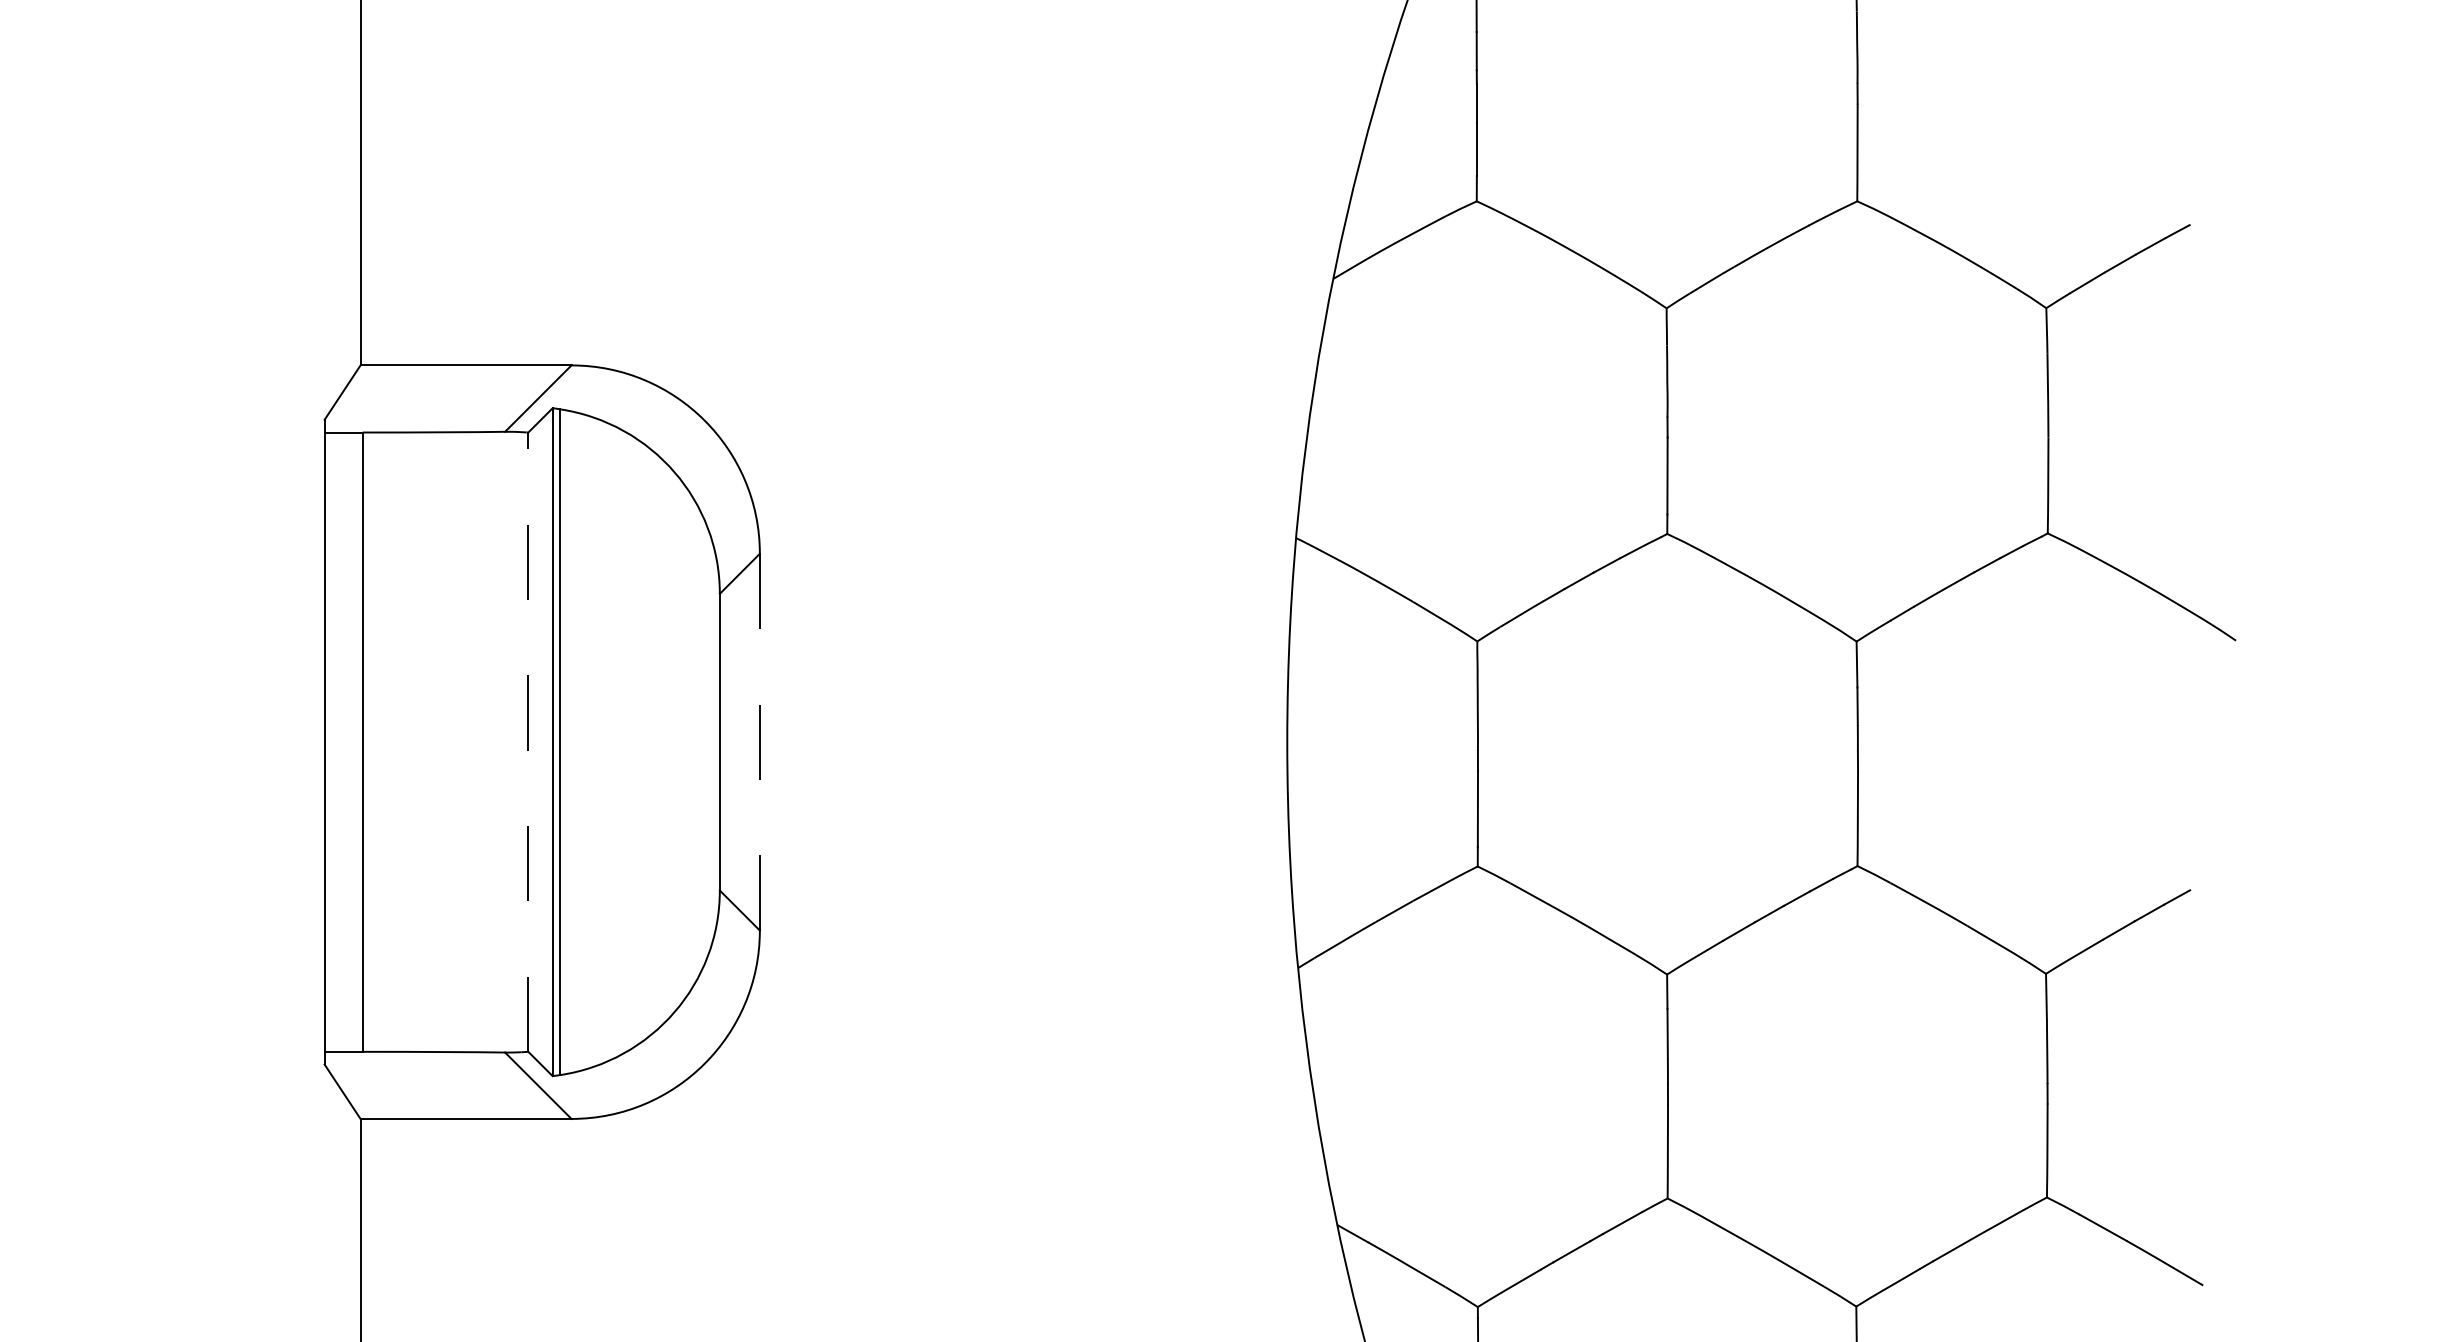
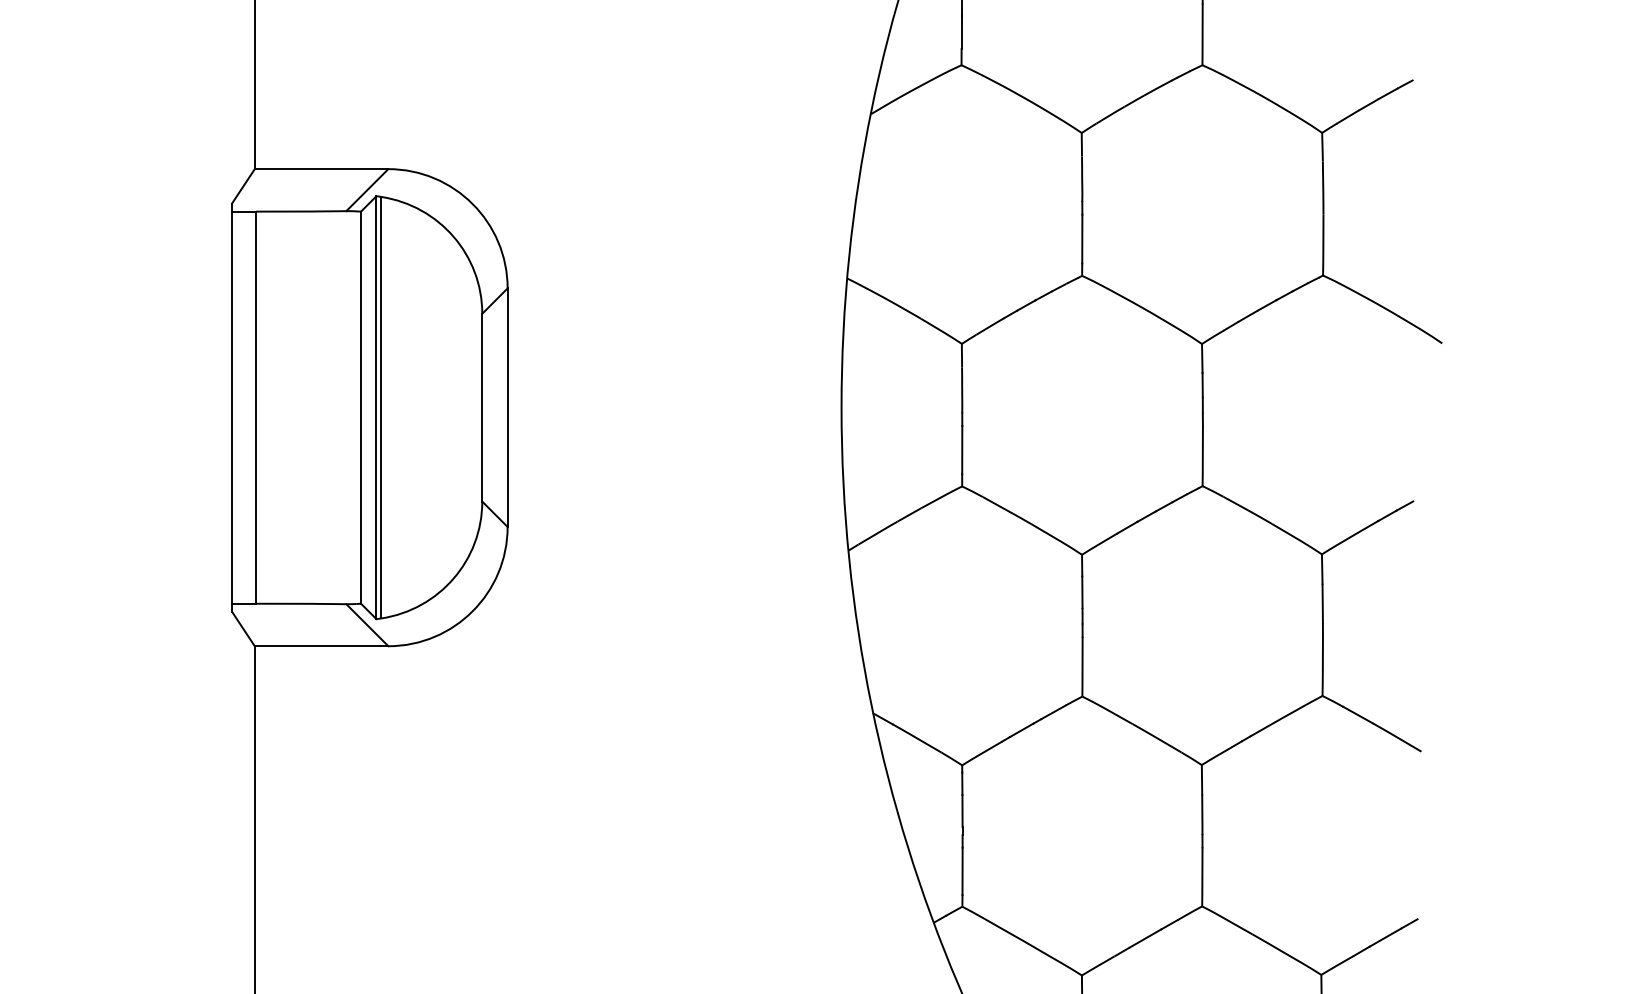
line: (529, 741) -> (361, 407), dashed -> solid
line: (759, 741) -> (507, 407), dashed -> solid

